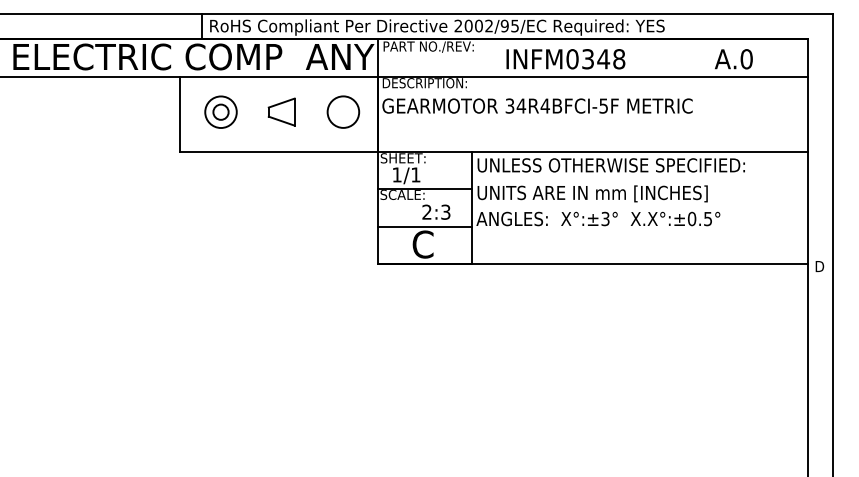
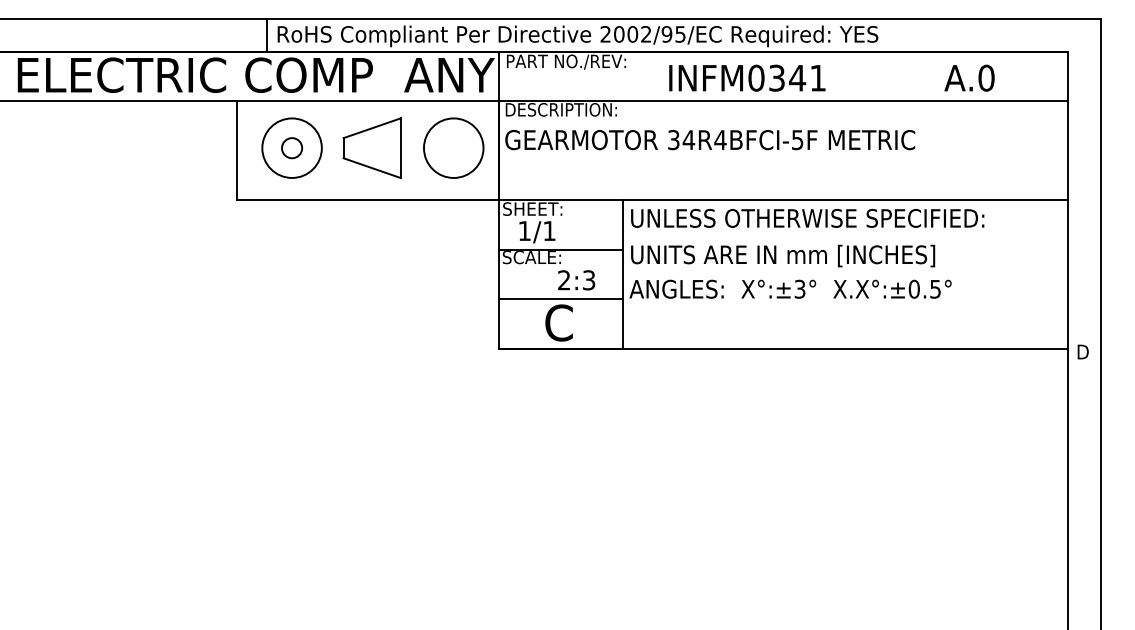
text: (619, 59) -> (818, 78), INFM0348 -> INFM0341
circle: (220, 111) -> (291, 147), size x1.43
part: (281, 111) -> (371, 147), size x1.67
circle: (343, 111) -> (453, 147), size x1.43

